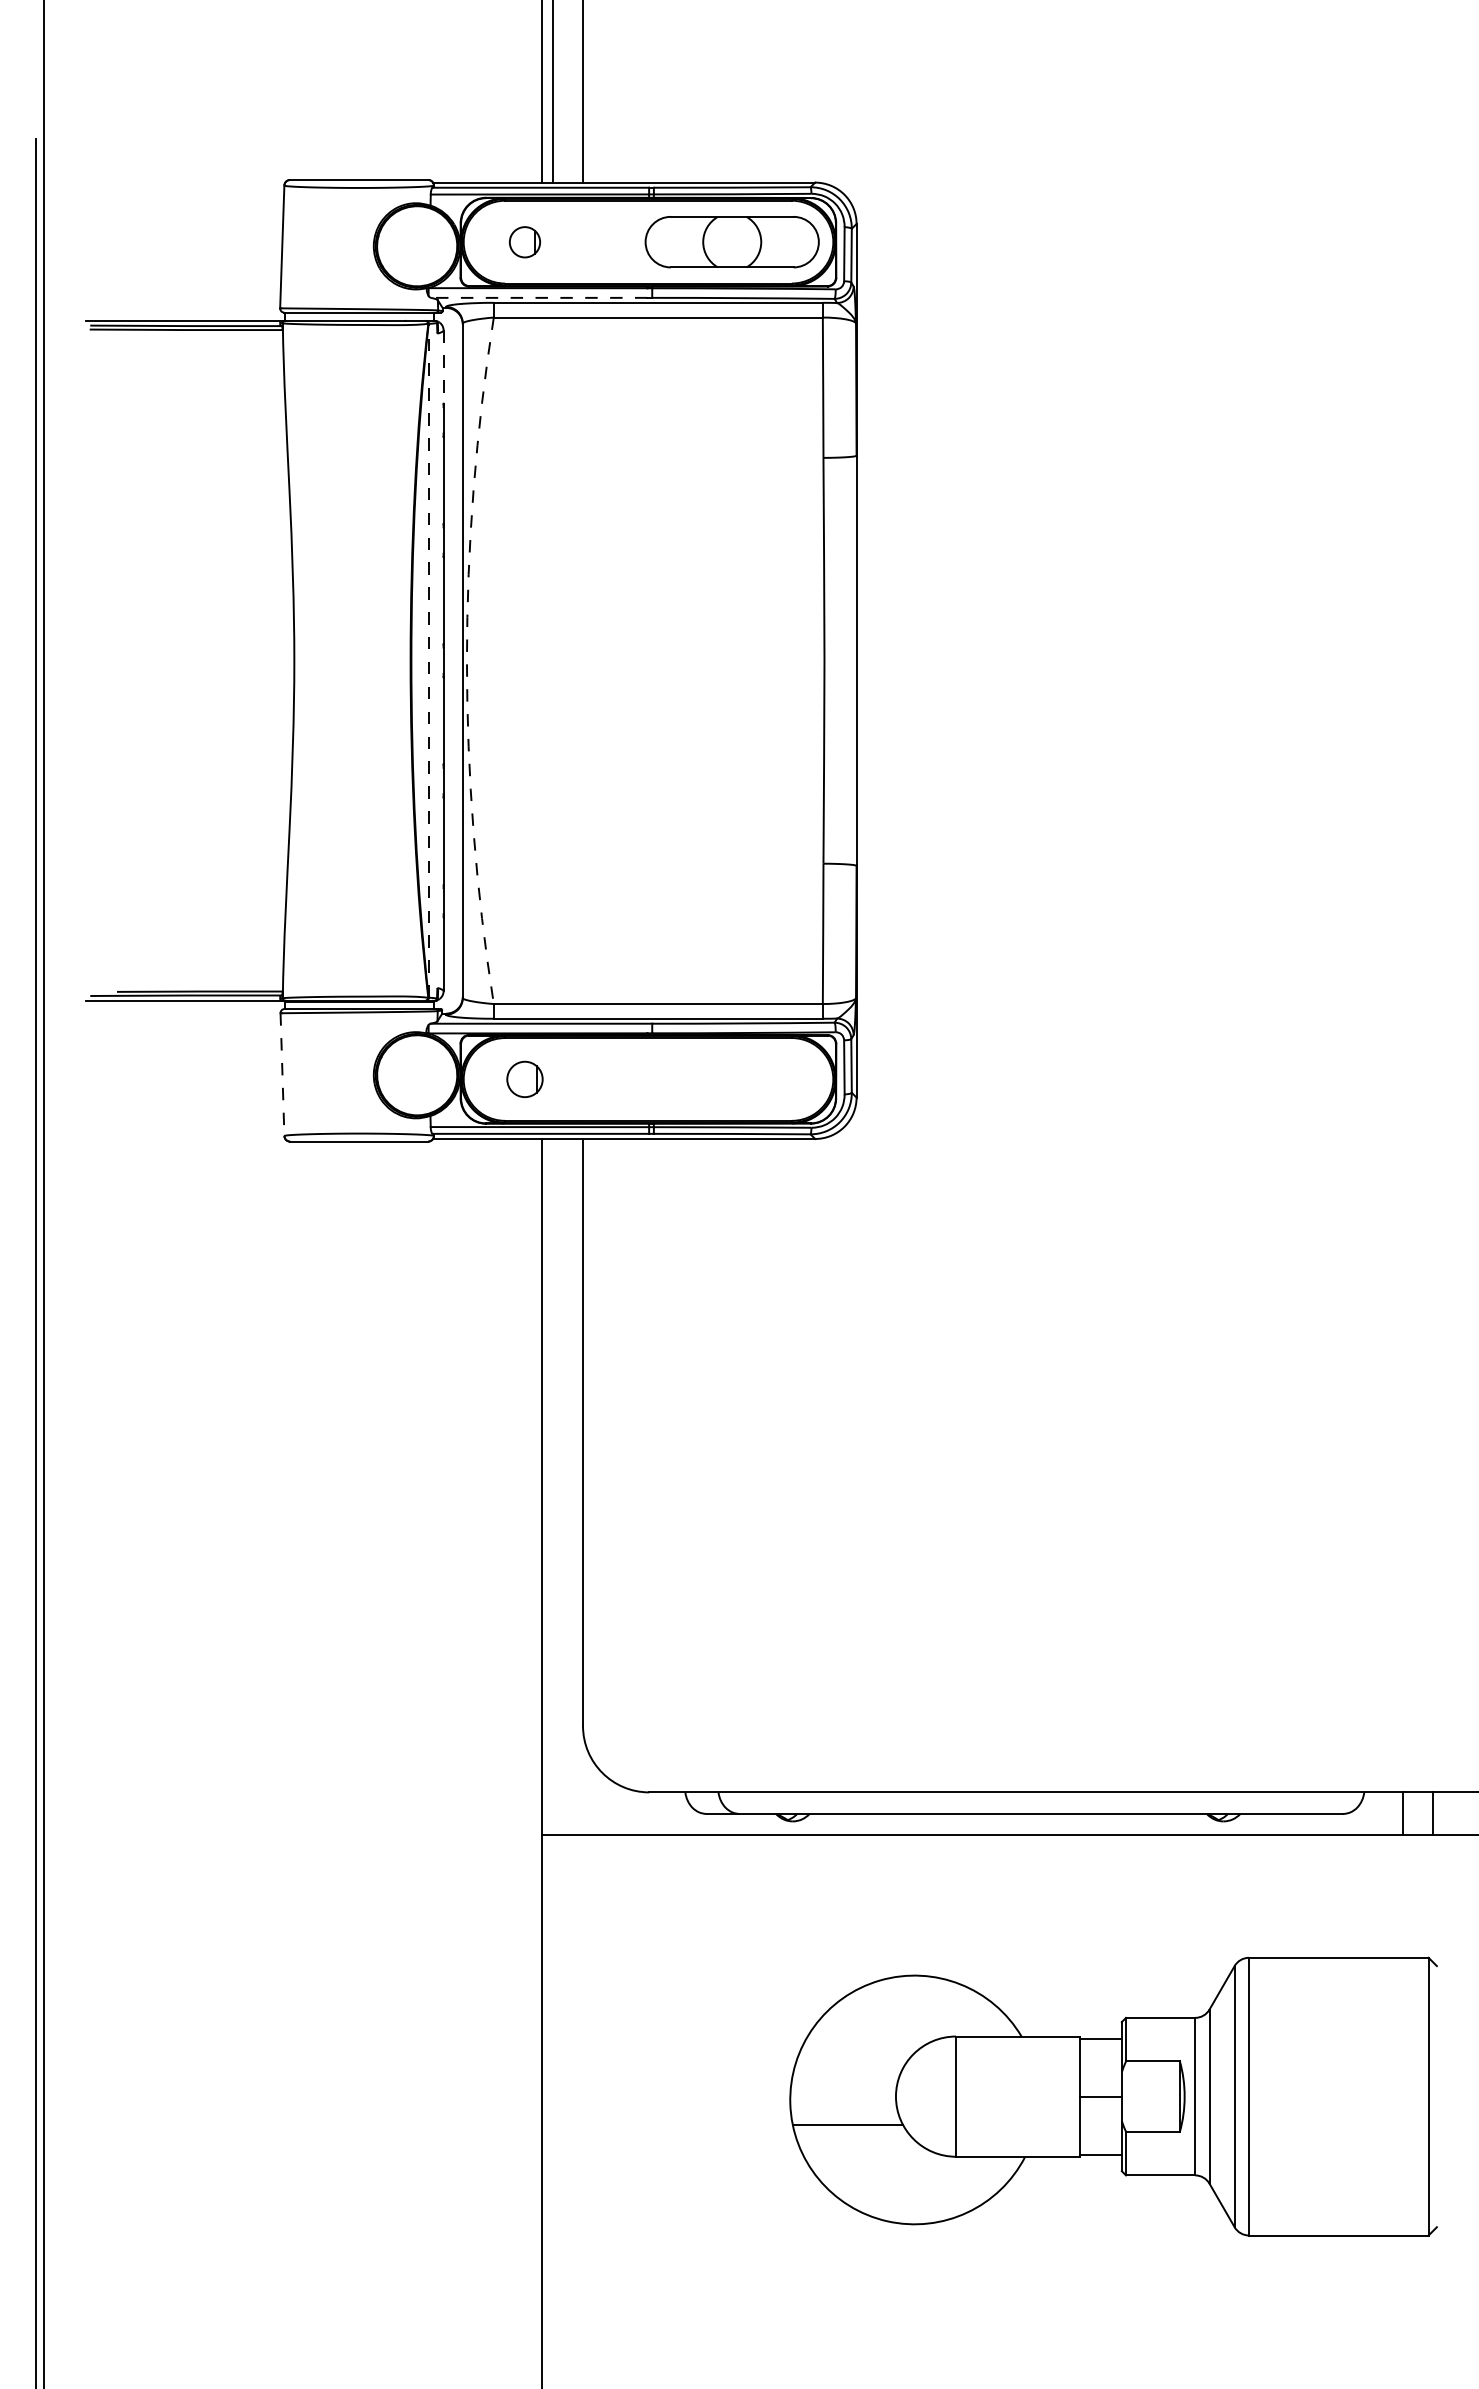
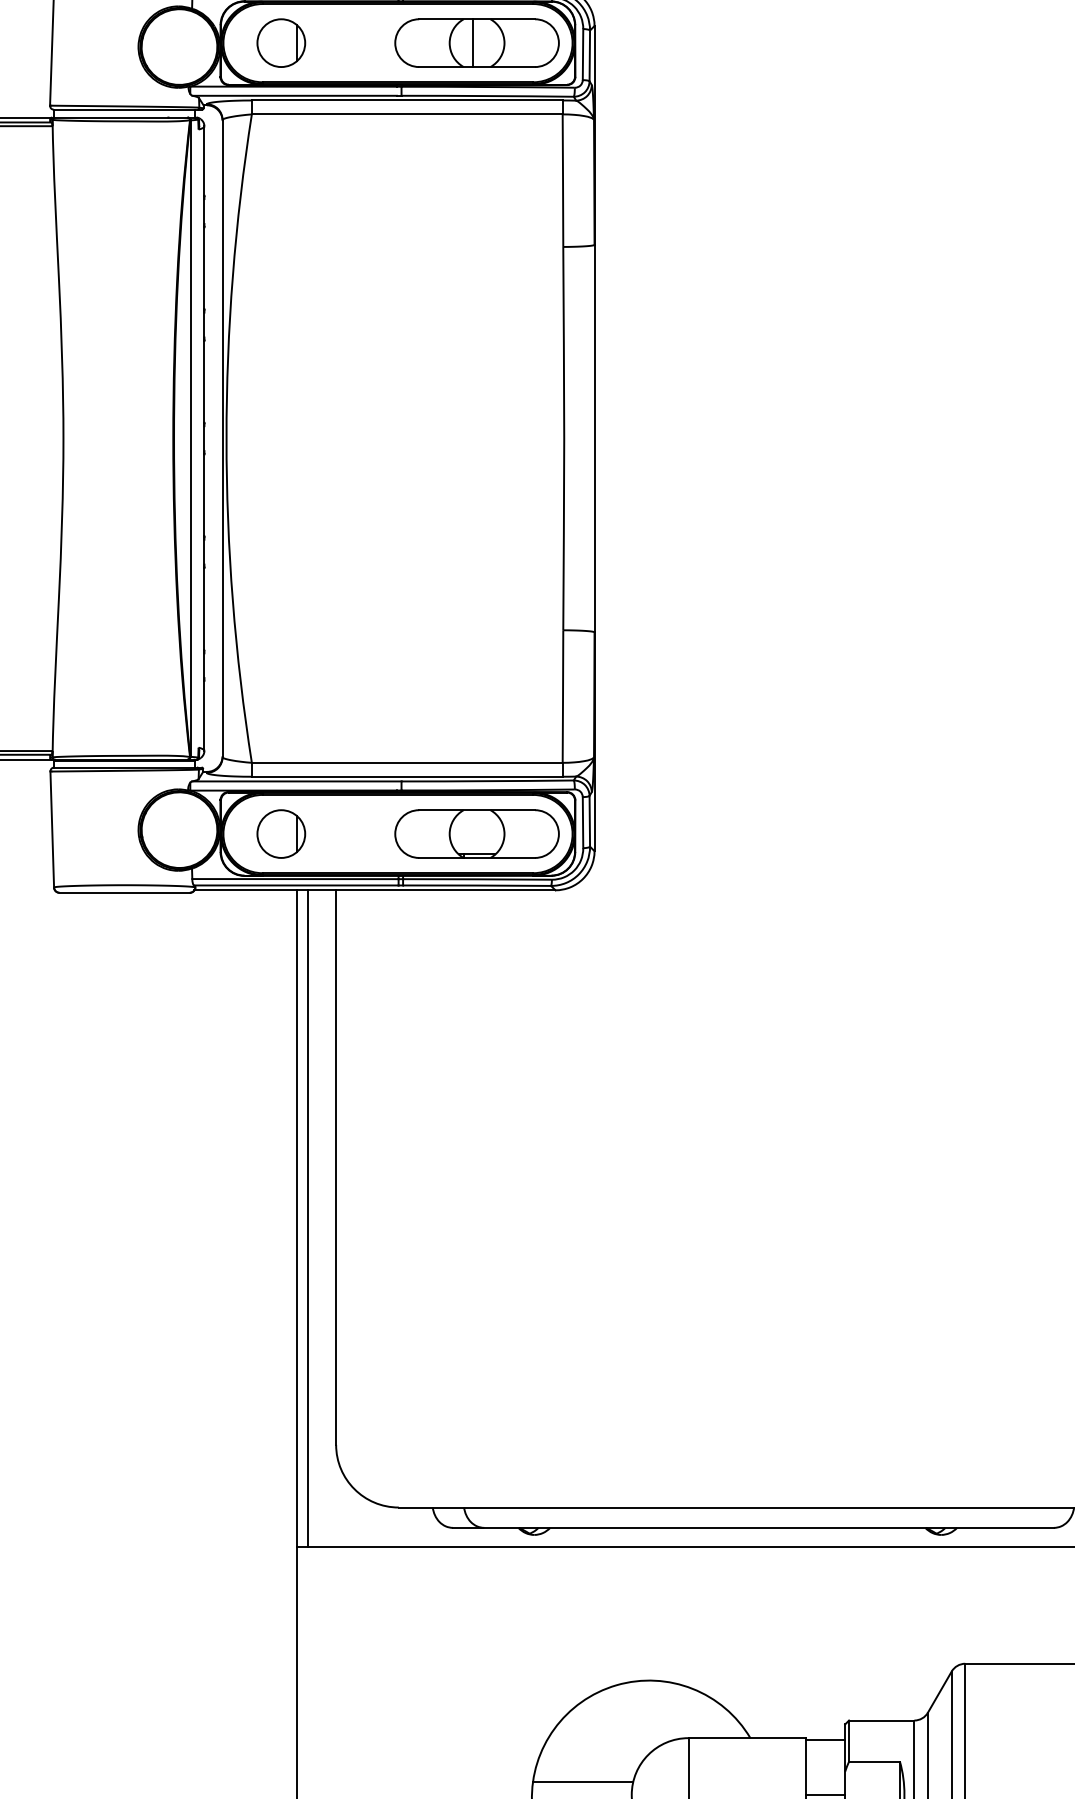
line: (728, 241) -> (473, 42), added
part: (524, 242) -> (280, 43), size x1.67
line: (538, 297) -> (294, 95), dashed -> solid
line: (443, 367) -> (204, 161), dashed -> solid
line: (428, 660) -> (190, 438), dashed -> solid
arc: (466, 660) -> (226, 438), dashed -> solid
line: (282, 1075) -> (52, 830), dashed -> solid
part: (524, 1079) -> (280, 834), size x1.43
part: (731, 1079) -> (476, 834), added
line: (553, 1486) -> (308, 1218), added
line: (844, 2082) -> (583, 1781), added

